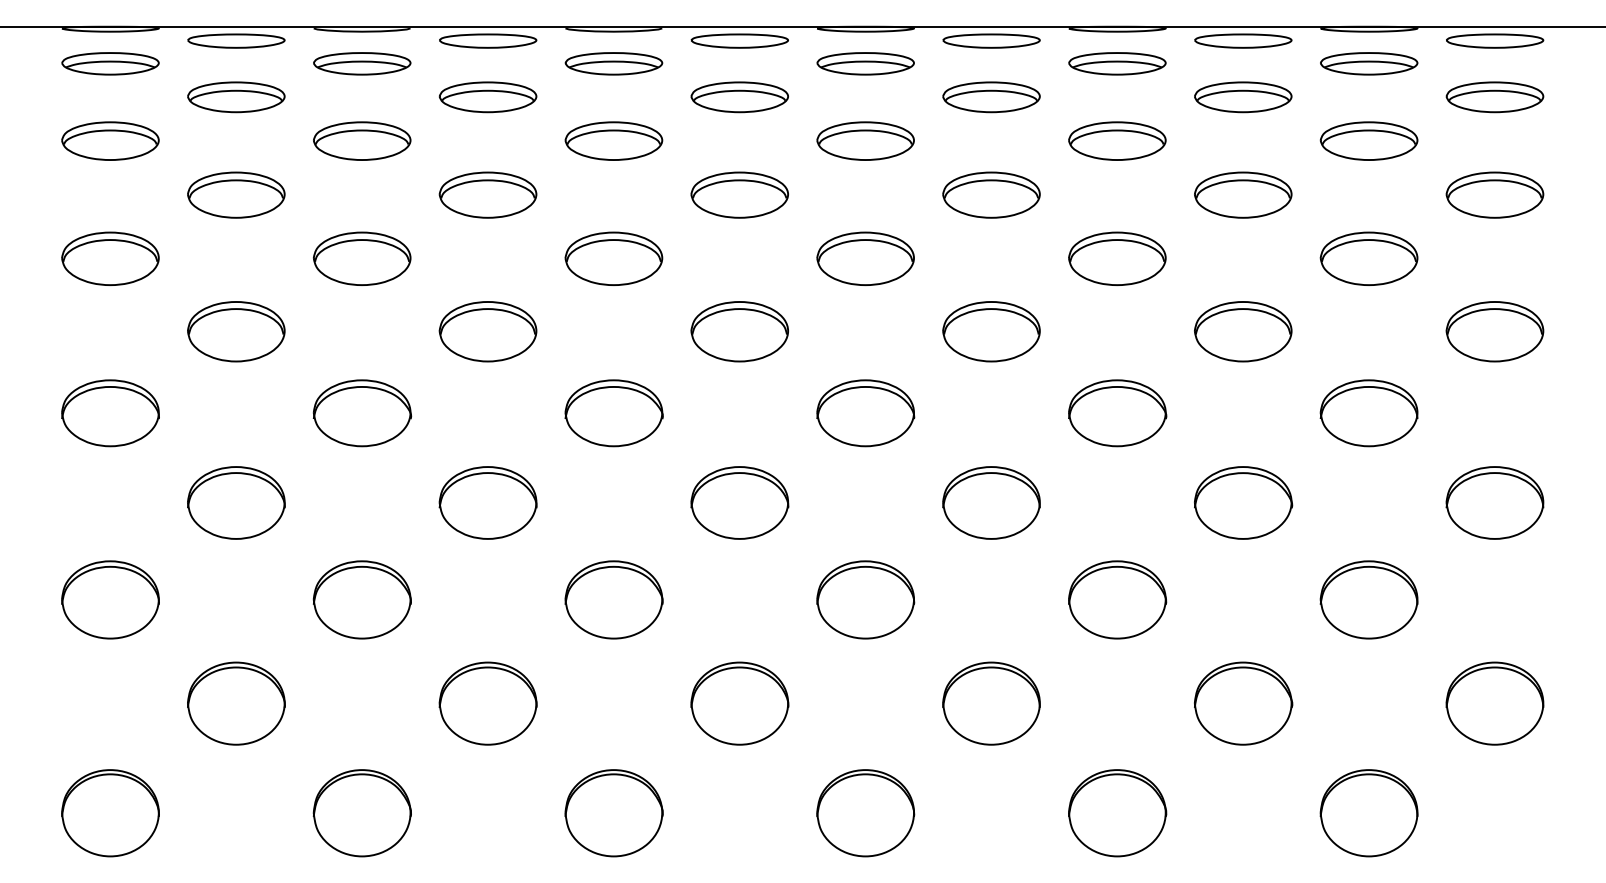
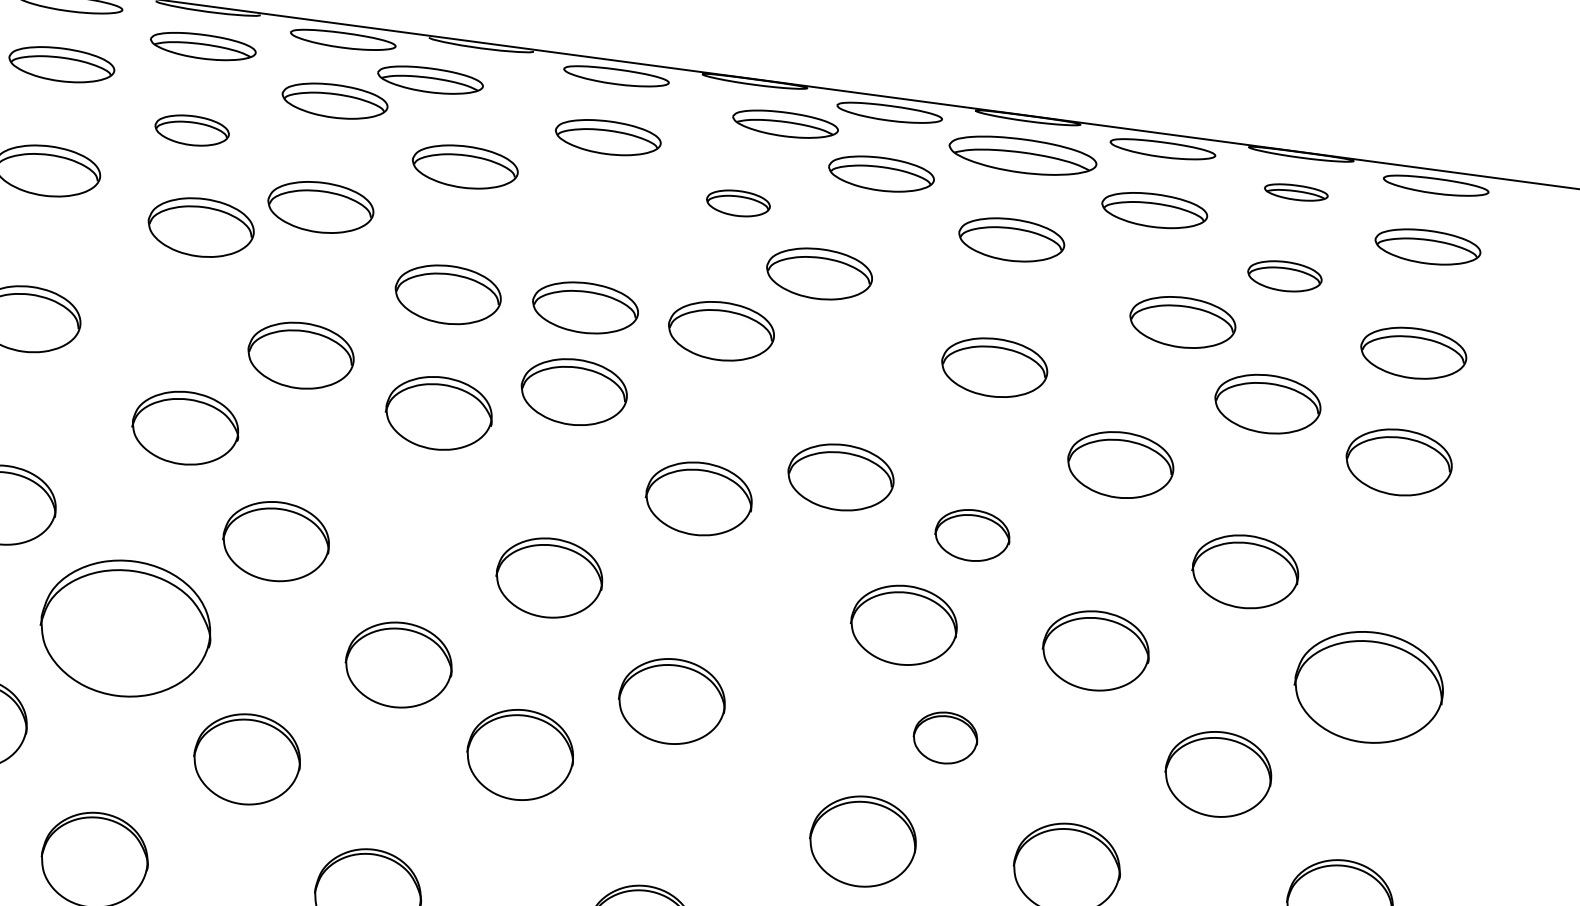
part: (613, 63) -> (429, 79), moved
part: (865, 63) -> (785, 124), moved
part: (1117, 63) -> (1023, 155), size x1.4
part: (1369, 63) -> (1296, 192), size x0.6
part: (362, 140) -> (192, 130), size x0.7
part: (865, 140) -> (738, 202), size x0.6
part: (1368, 140) -> (1284, 275), size x0.7
part: (739, 194) -> (585, 307), moved
part: (991, 194) -> (819, 273), moved
part: (1243, 194) -> (1183, 321), moved
part: (362, 258) -> (201, 227), moved
part: (991, 331) -> (840, 477), moved
part: (1494, 331) -> (1398, 462), moved
part: (362, 413) -> (185, 428), moved
part: (613, 413) -> (438, 413), moved
part: (1117, 413) -> (972, 535), size x0.7
part: (991, 502) -> (904, 624), moved
part: (1494, 502) -> (1368, 686), size x1.4
part: (361, 599) -> (124, 628), size x1.6
part: (1117, 599) -> (945, 737), size x0.6
part: (739, 703) -> (519, 754), moved
part: (991, 703) -> (863, 841), moved

